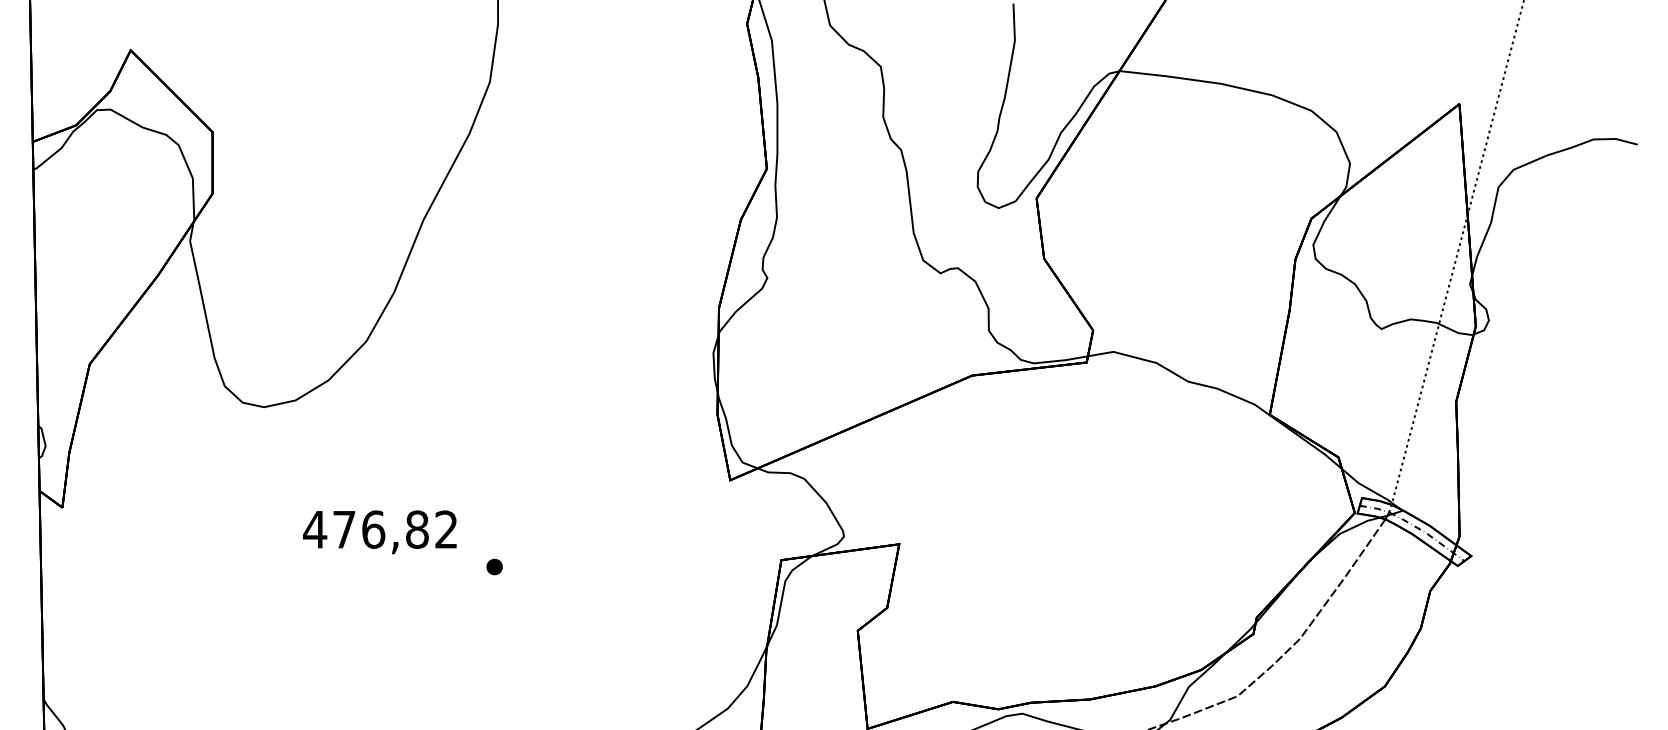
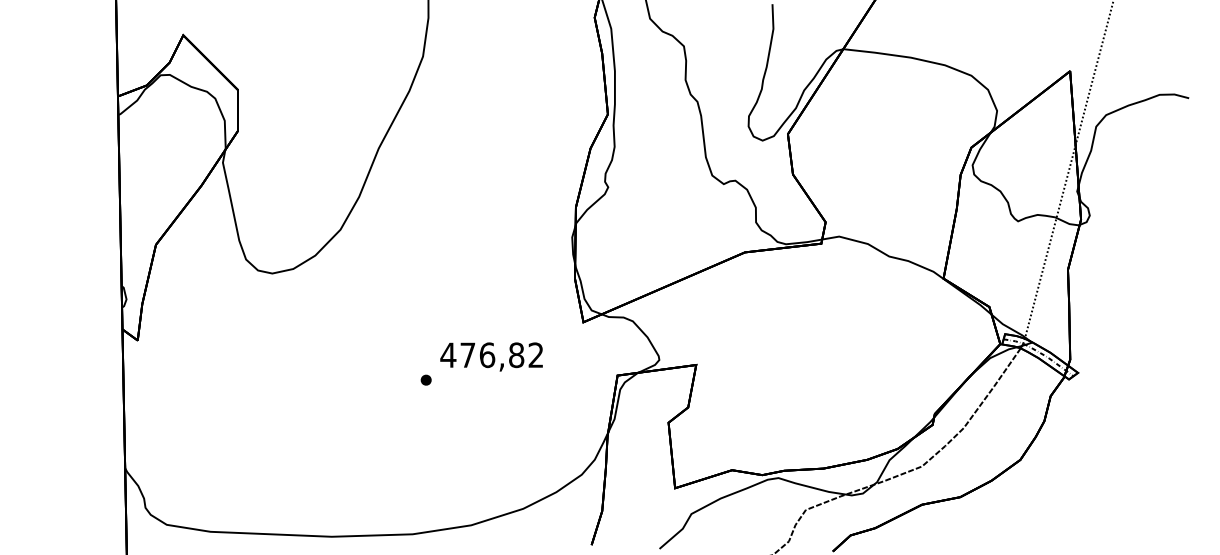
text: (379, 531) -> (491, 356), moved

